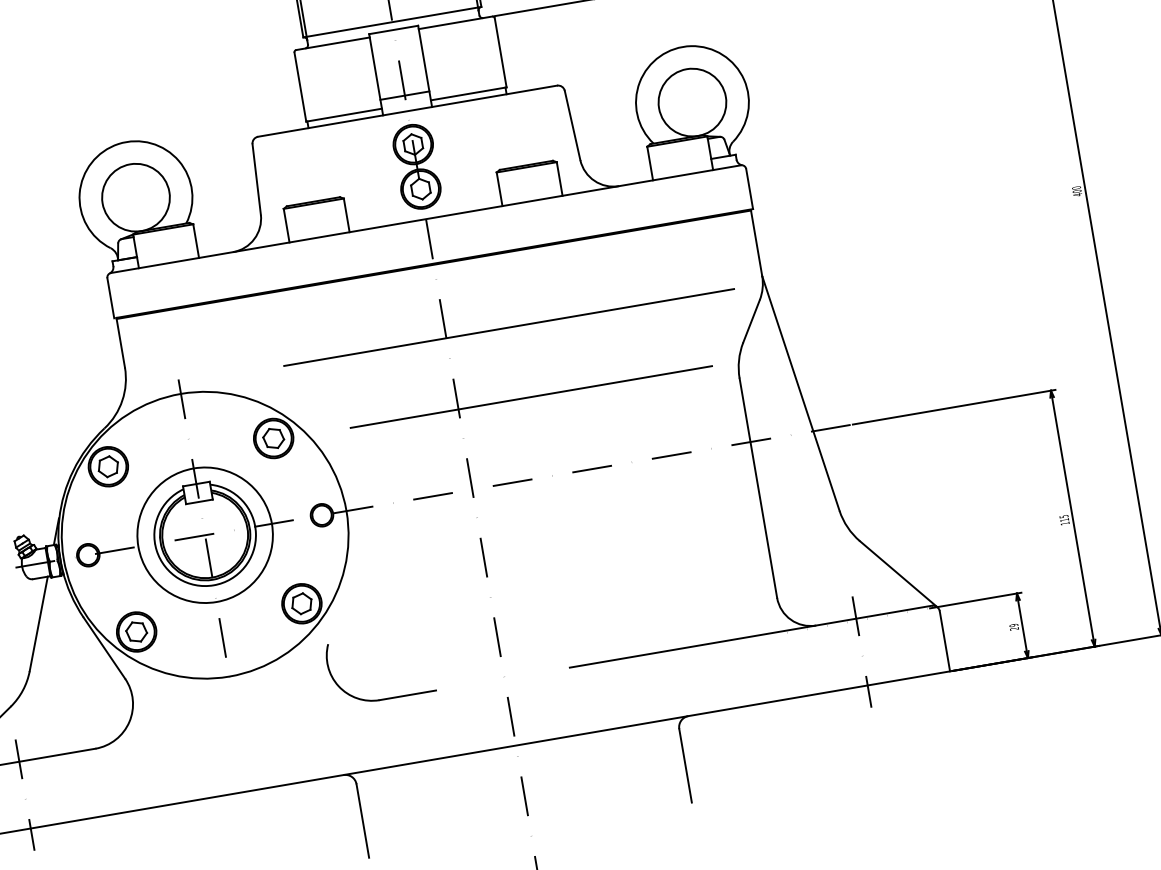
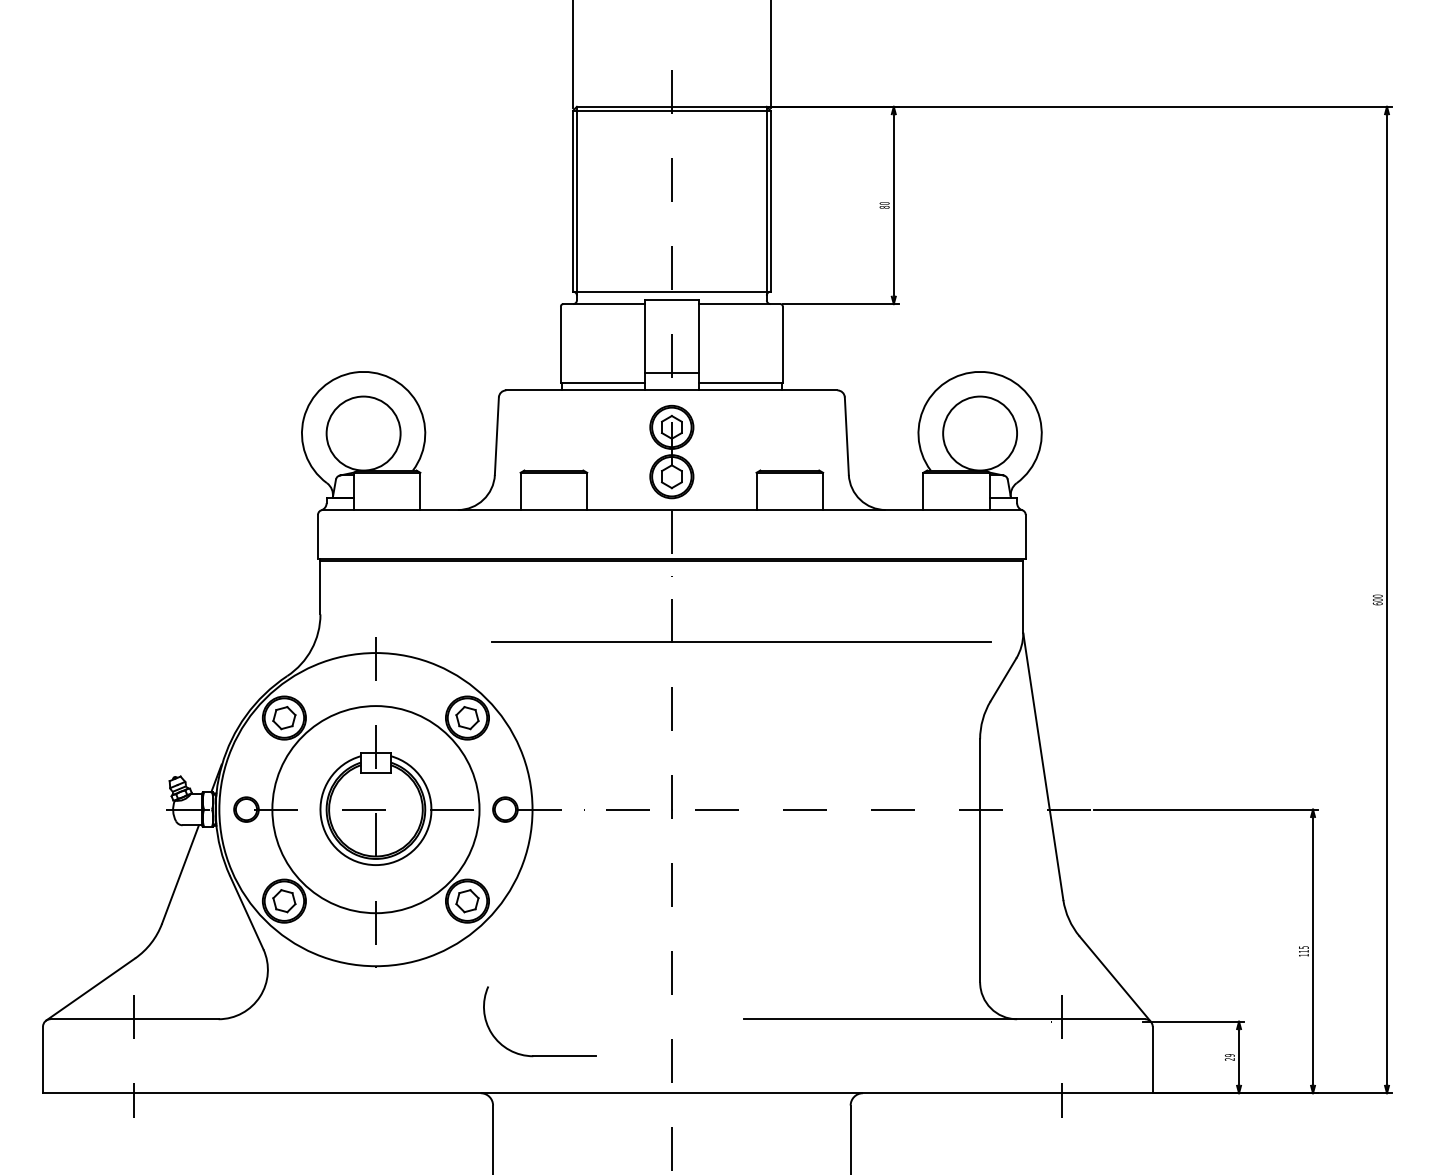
text: (1077, 194) -> (1377, 603), 400 -> 600
line: (531, 396) -> (752, 720), removed
circle: (204, 535) -> (375, 809), size x1.4
part: (385, 698) -> (539, 1055), moved

